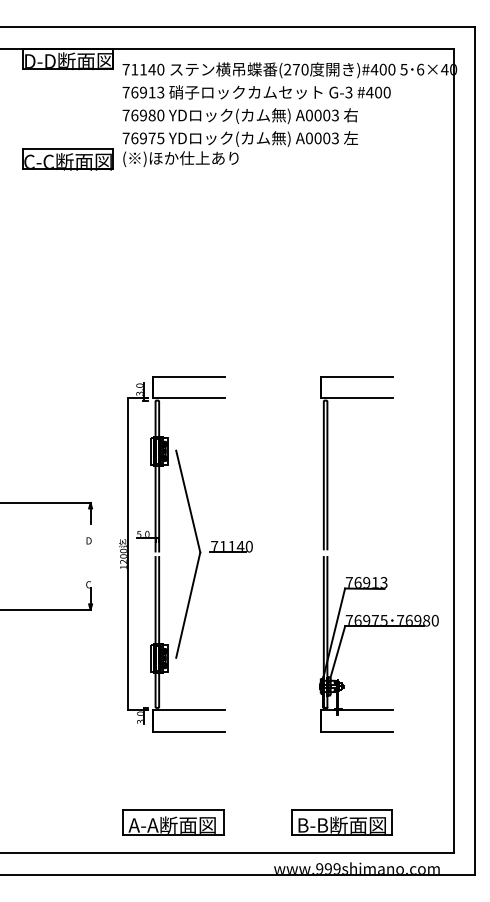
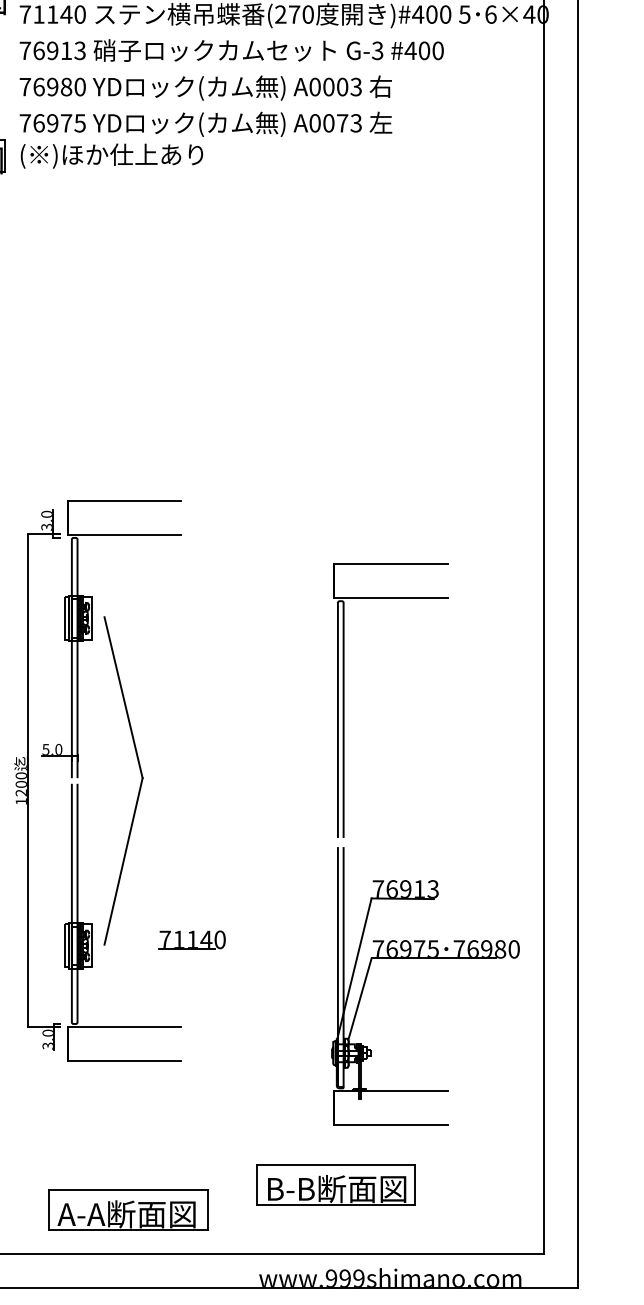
text: (326, 138) -> (342, 123), A0003 -> A0073
part: (230, 546) -> (190, 939), moved
part: (376, 577) -> (421, 880), moved
part: (173, 822) -> (128, 1209), moved
part: (341, 822) -> (335, 1184), moved

